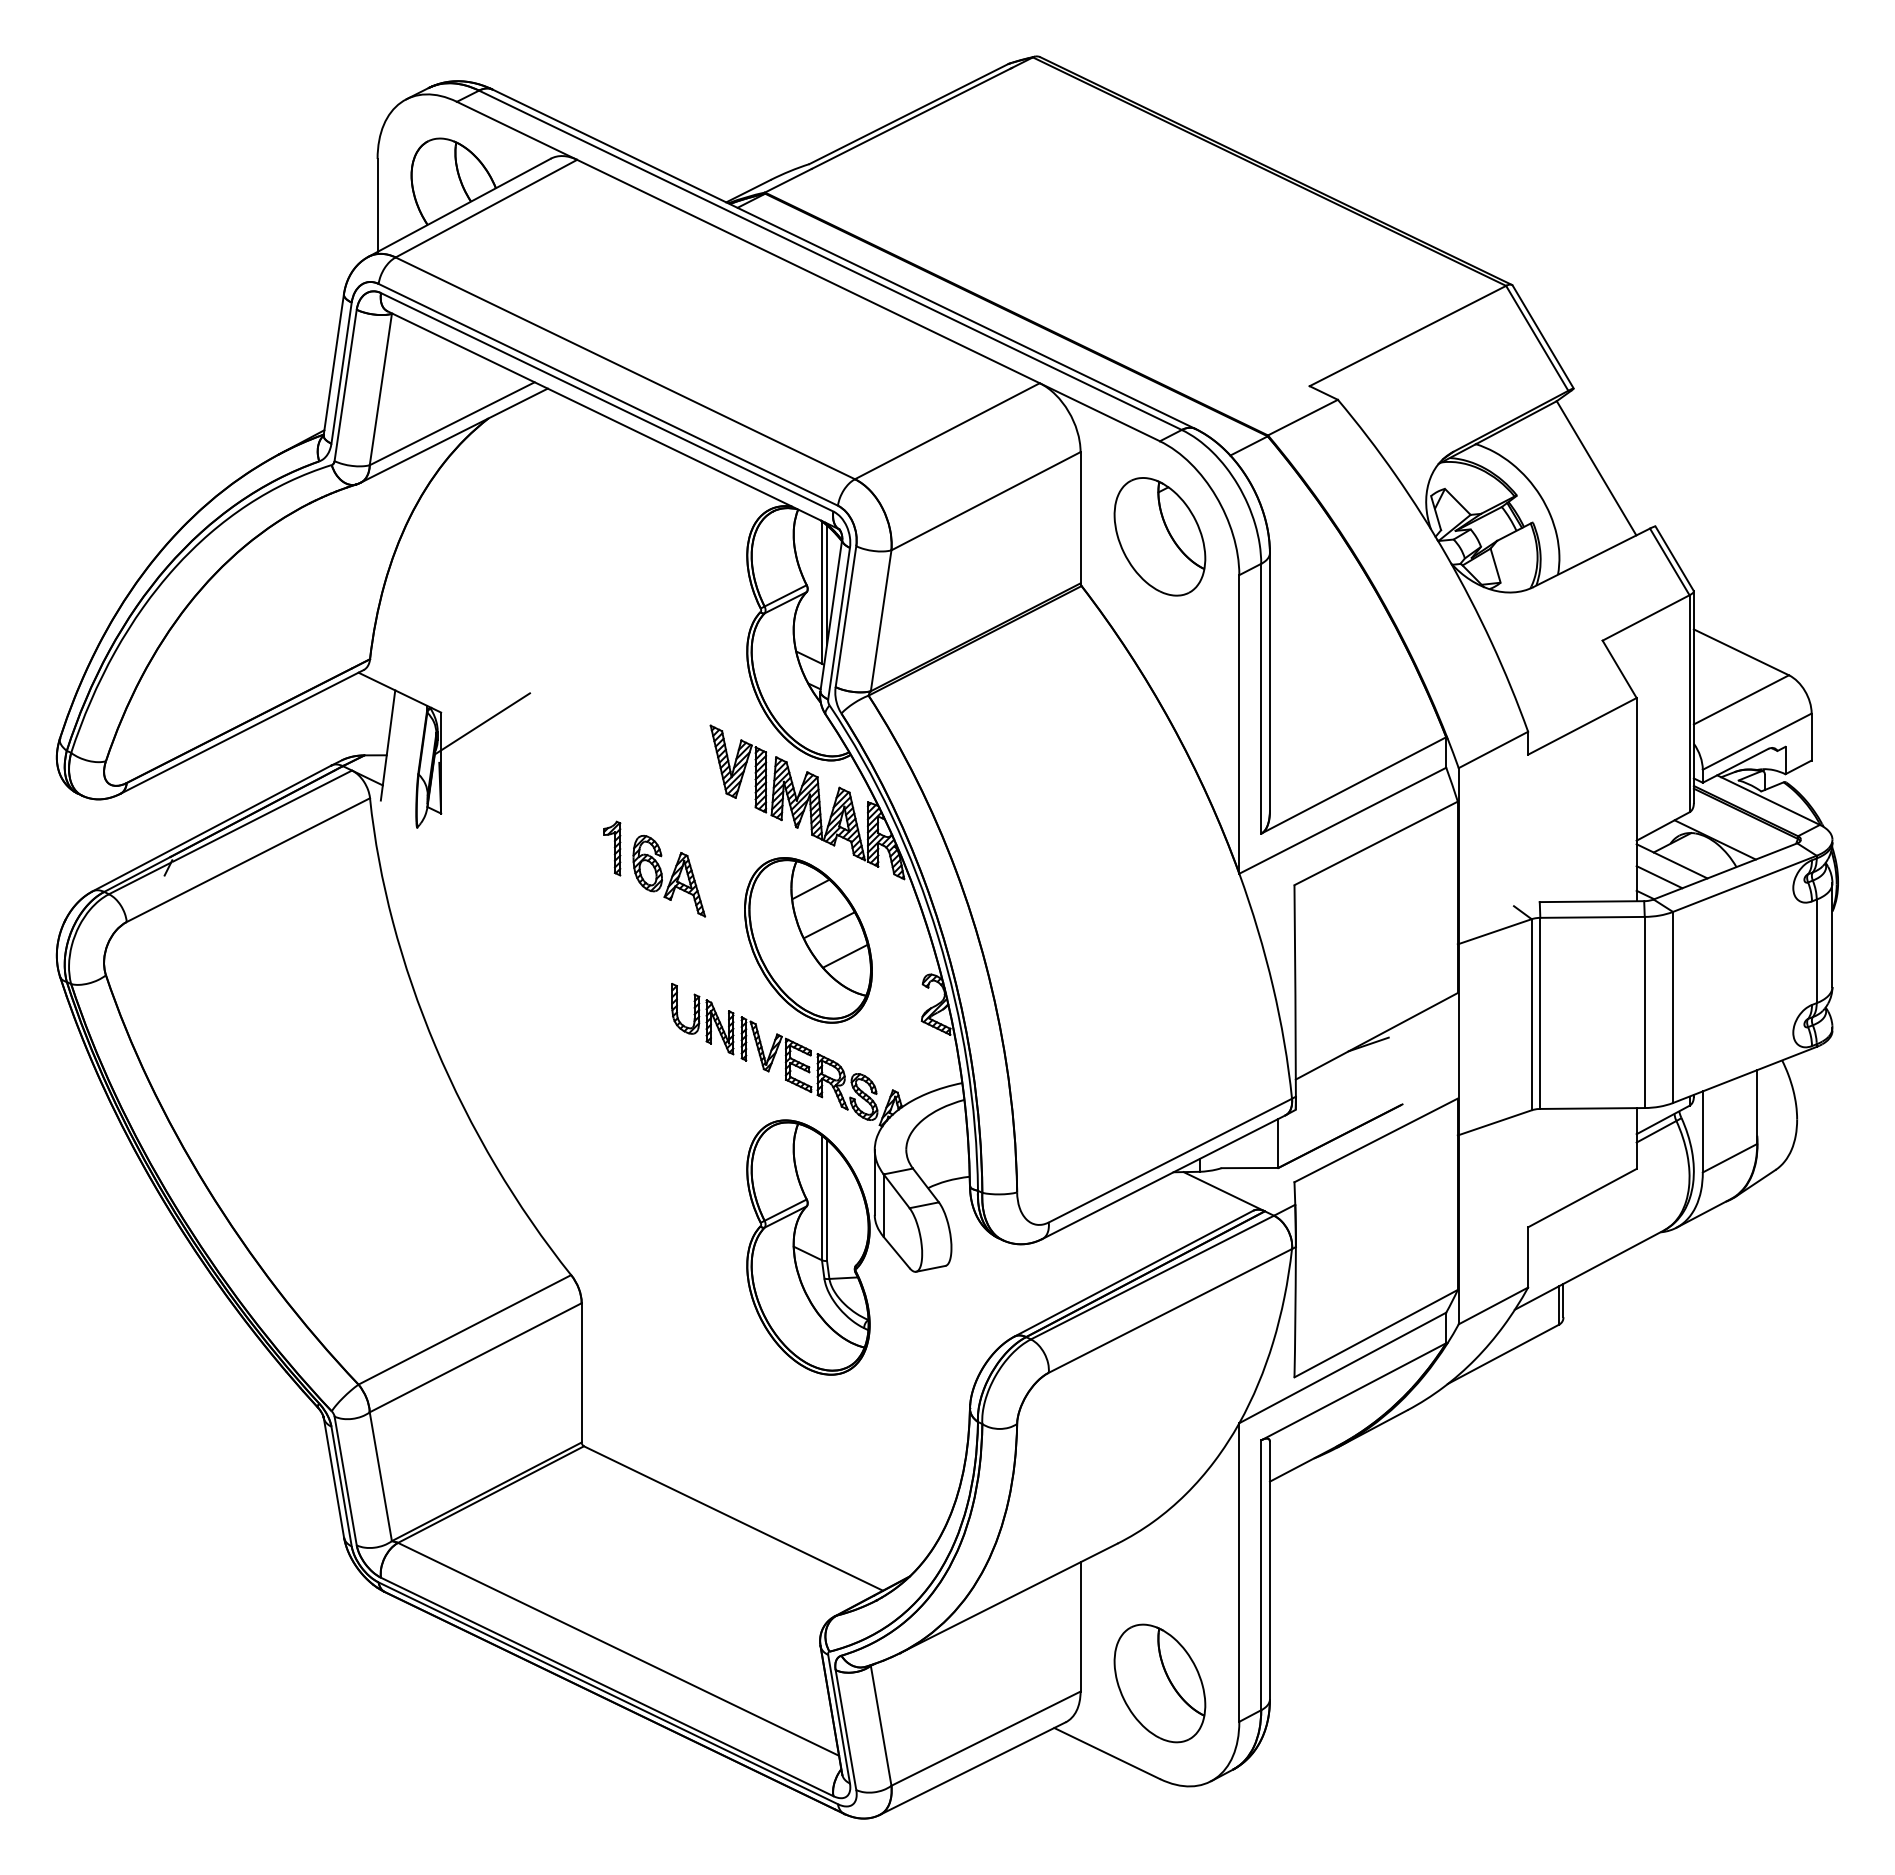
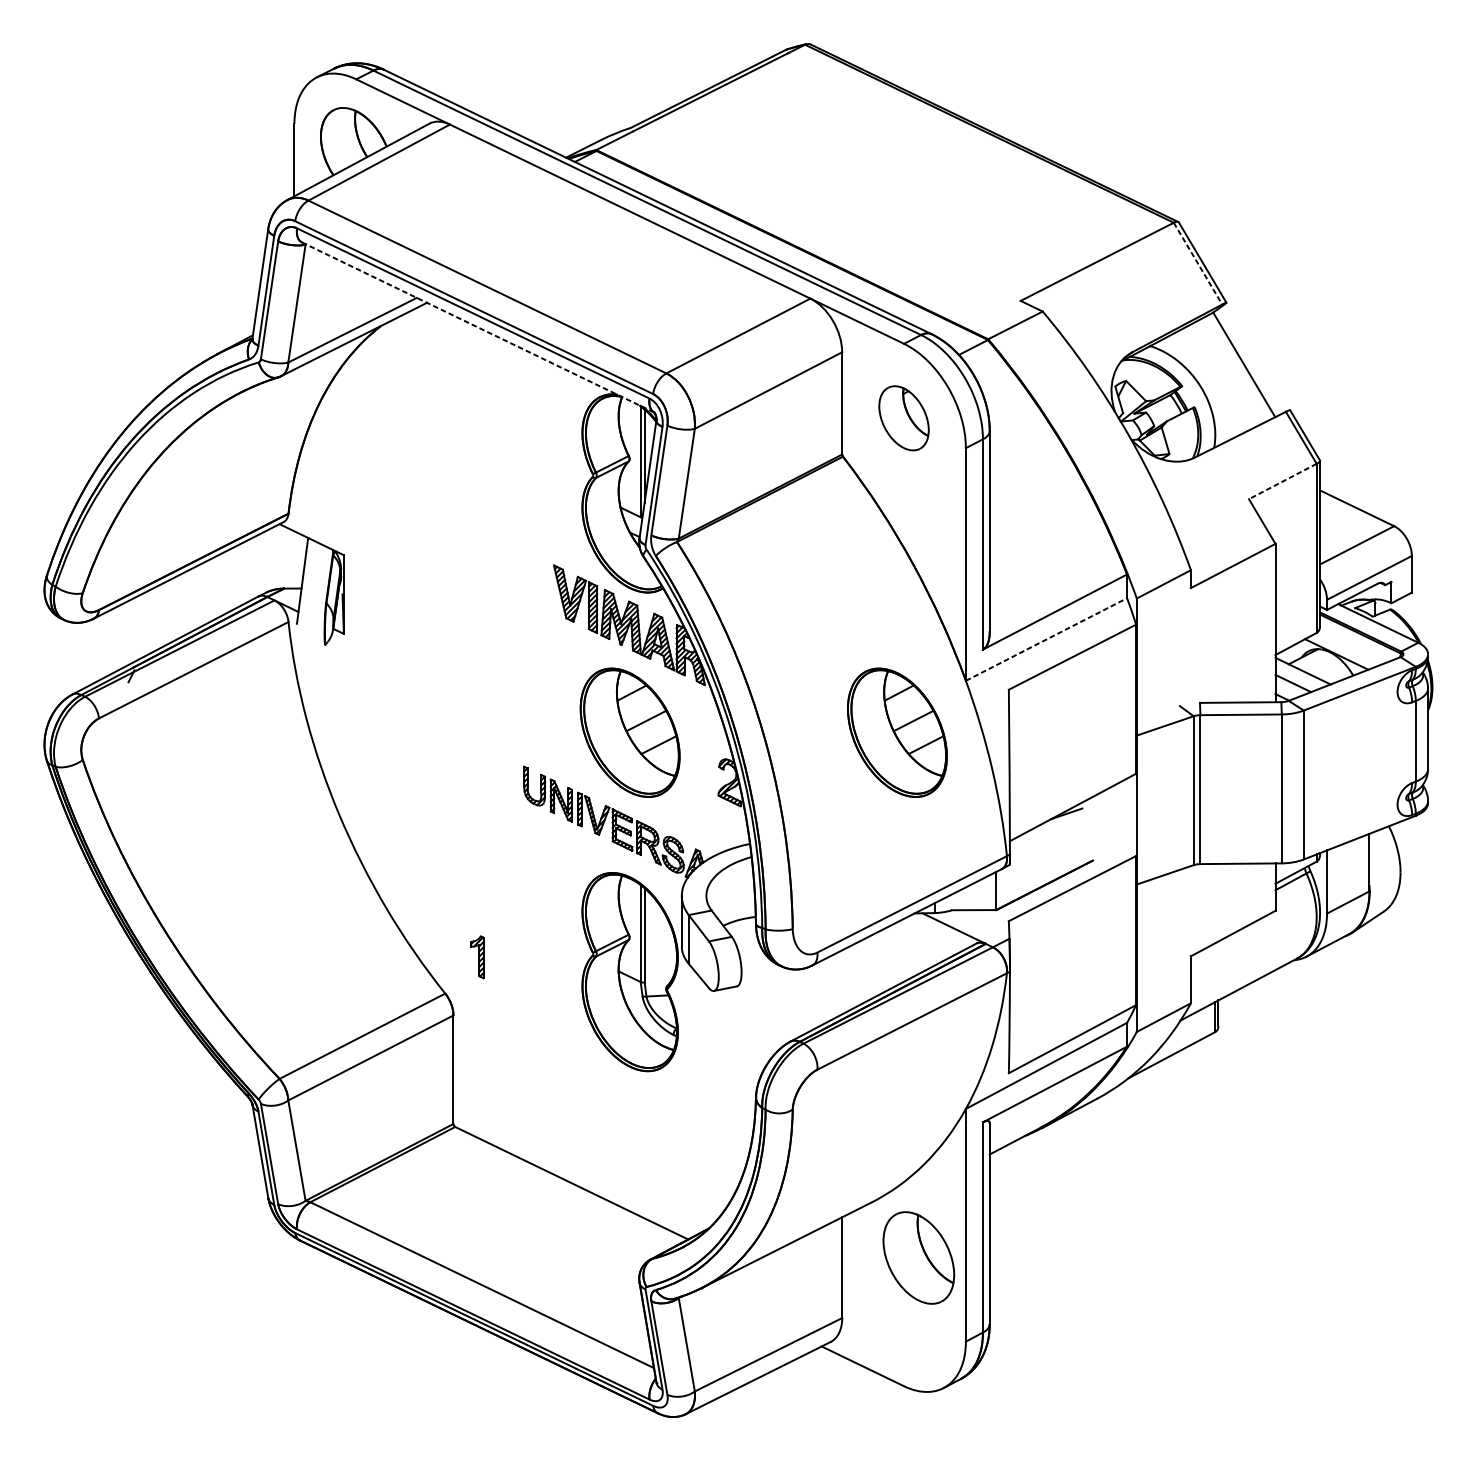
line: (1537, 338) -> (1198, 263), solid -> dashed
line: (613, 420) -> (478, 327), solid -> dashed
part: (1159, 536) -> (903, 418), size x0.7
line: (1645, 618) -> (1282, 481), solid -> dashed
line: (482, 723) -> (376, 563), removed
line: (1343, 820) -> (1047, 639), solid -> dashed
part: (612, 848) -> (477, 957), moved
part: (669, 876) -> (521, 682), removed
part: (1151, 940) -> (897, 732), added
part: (1159, 1683) -> (918, 1258), moved

